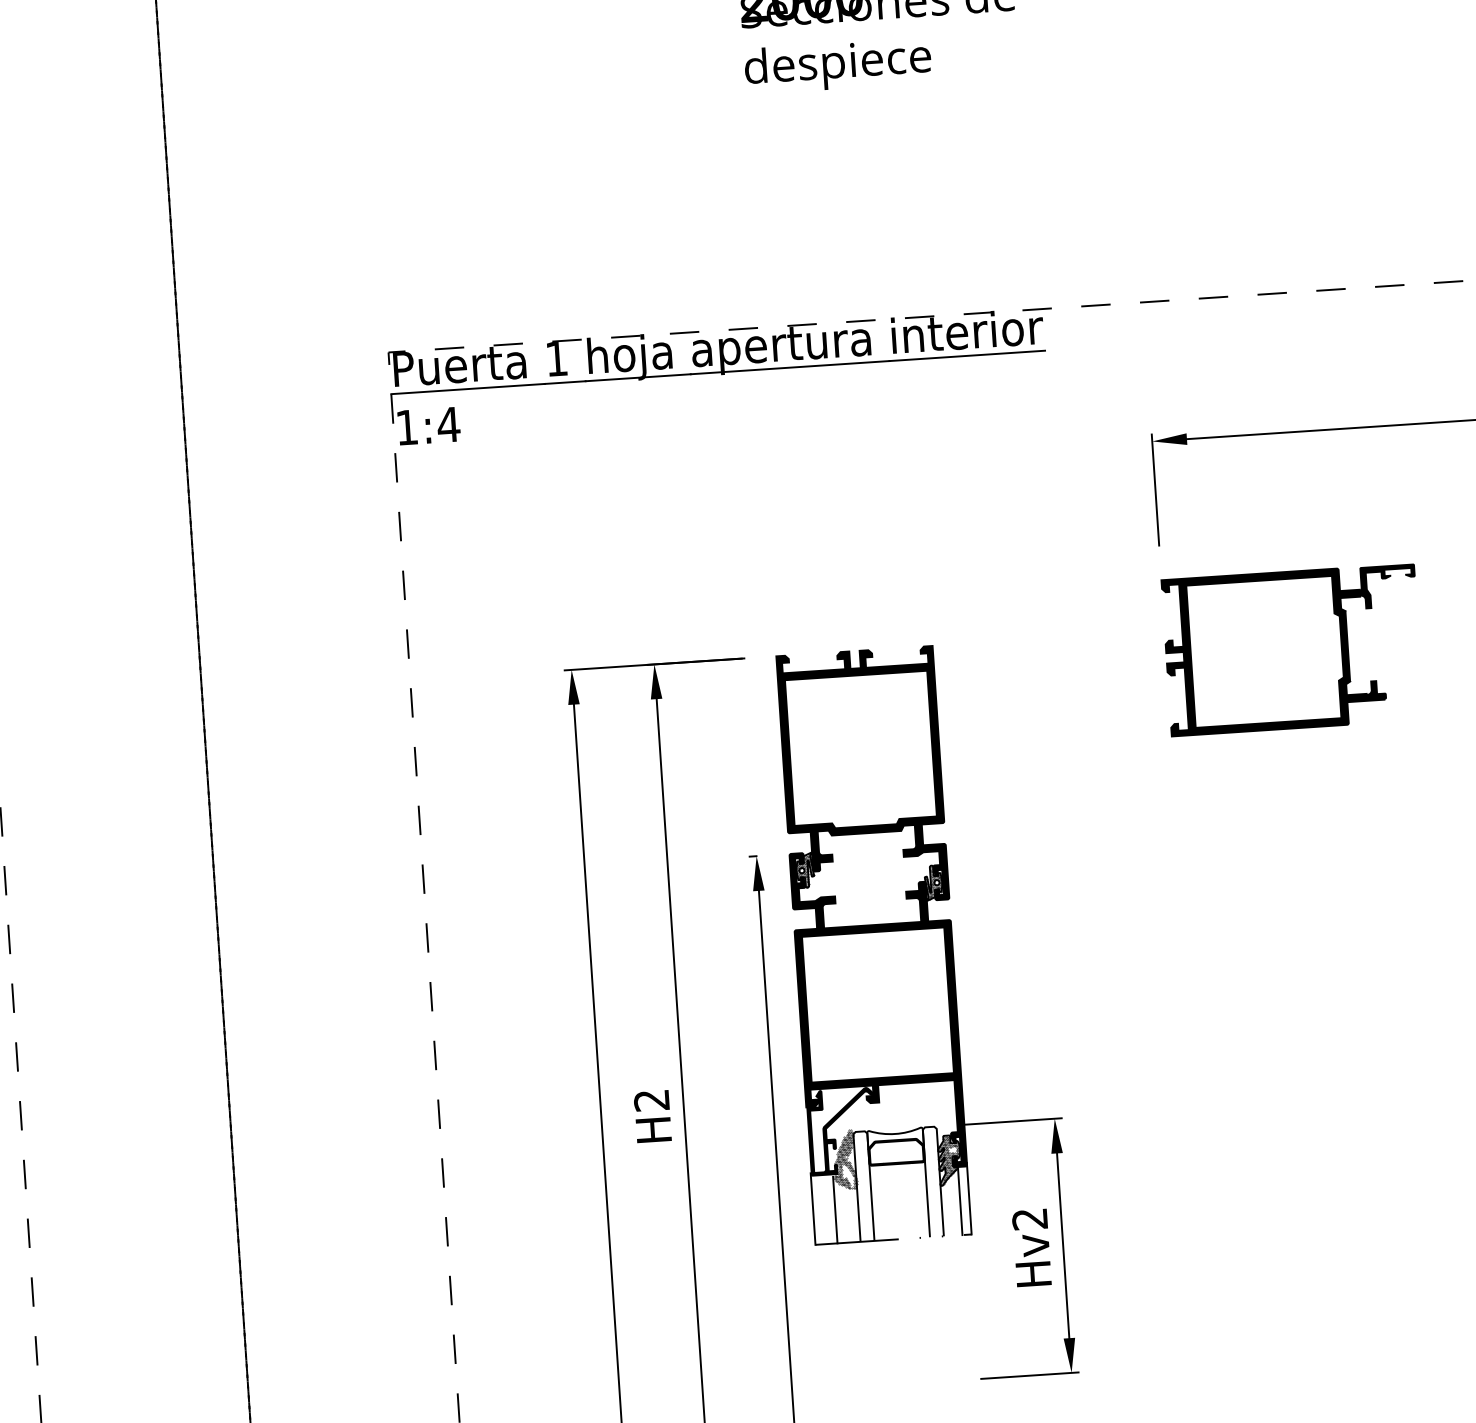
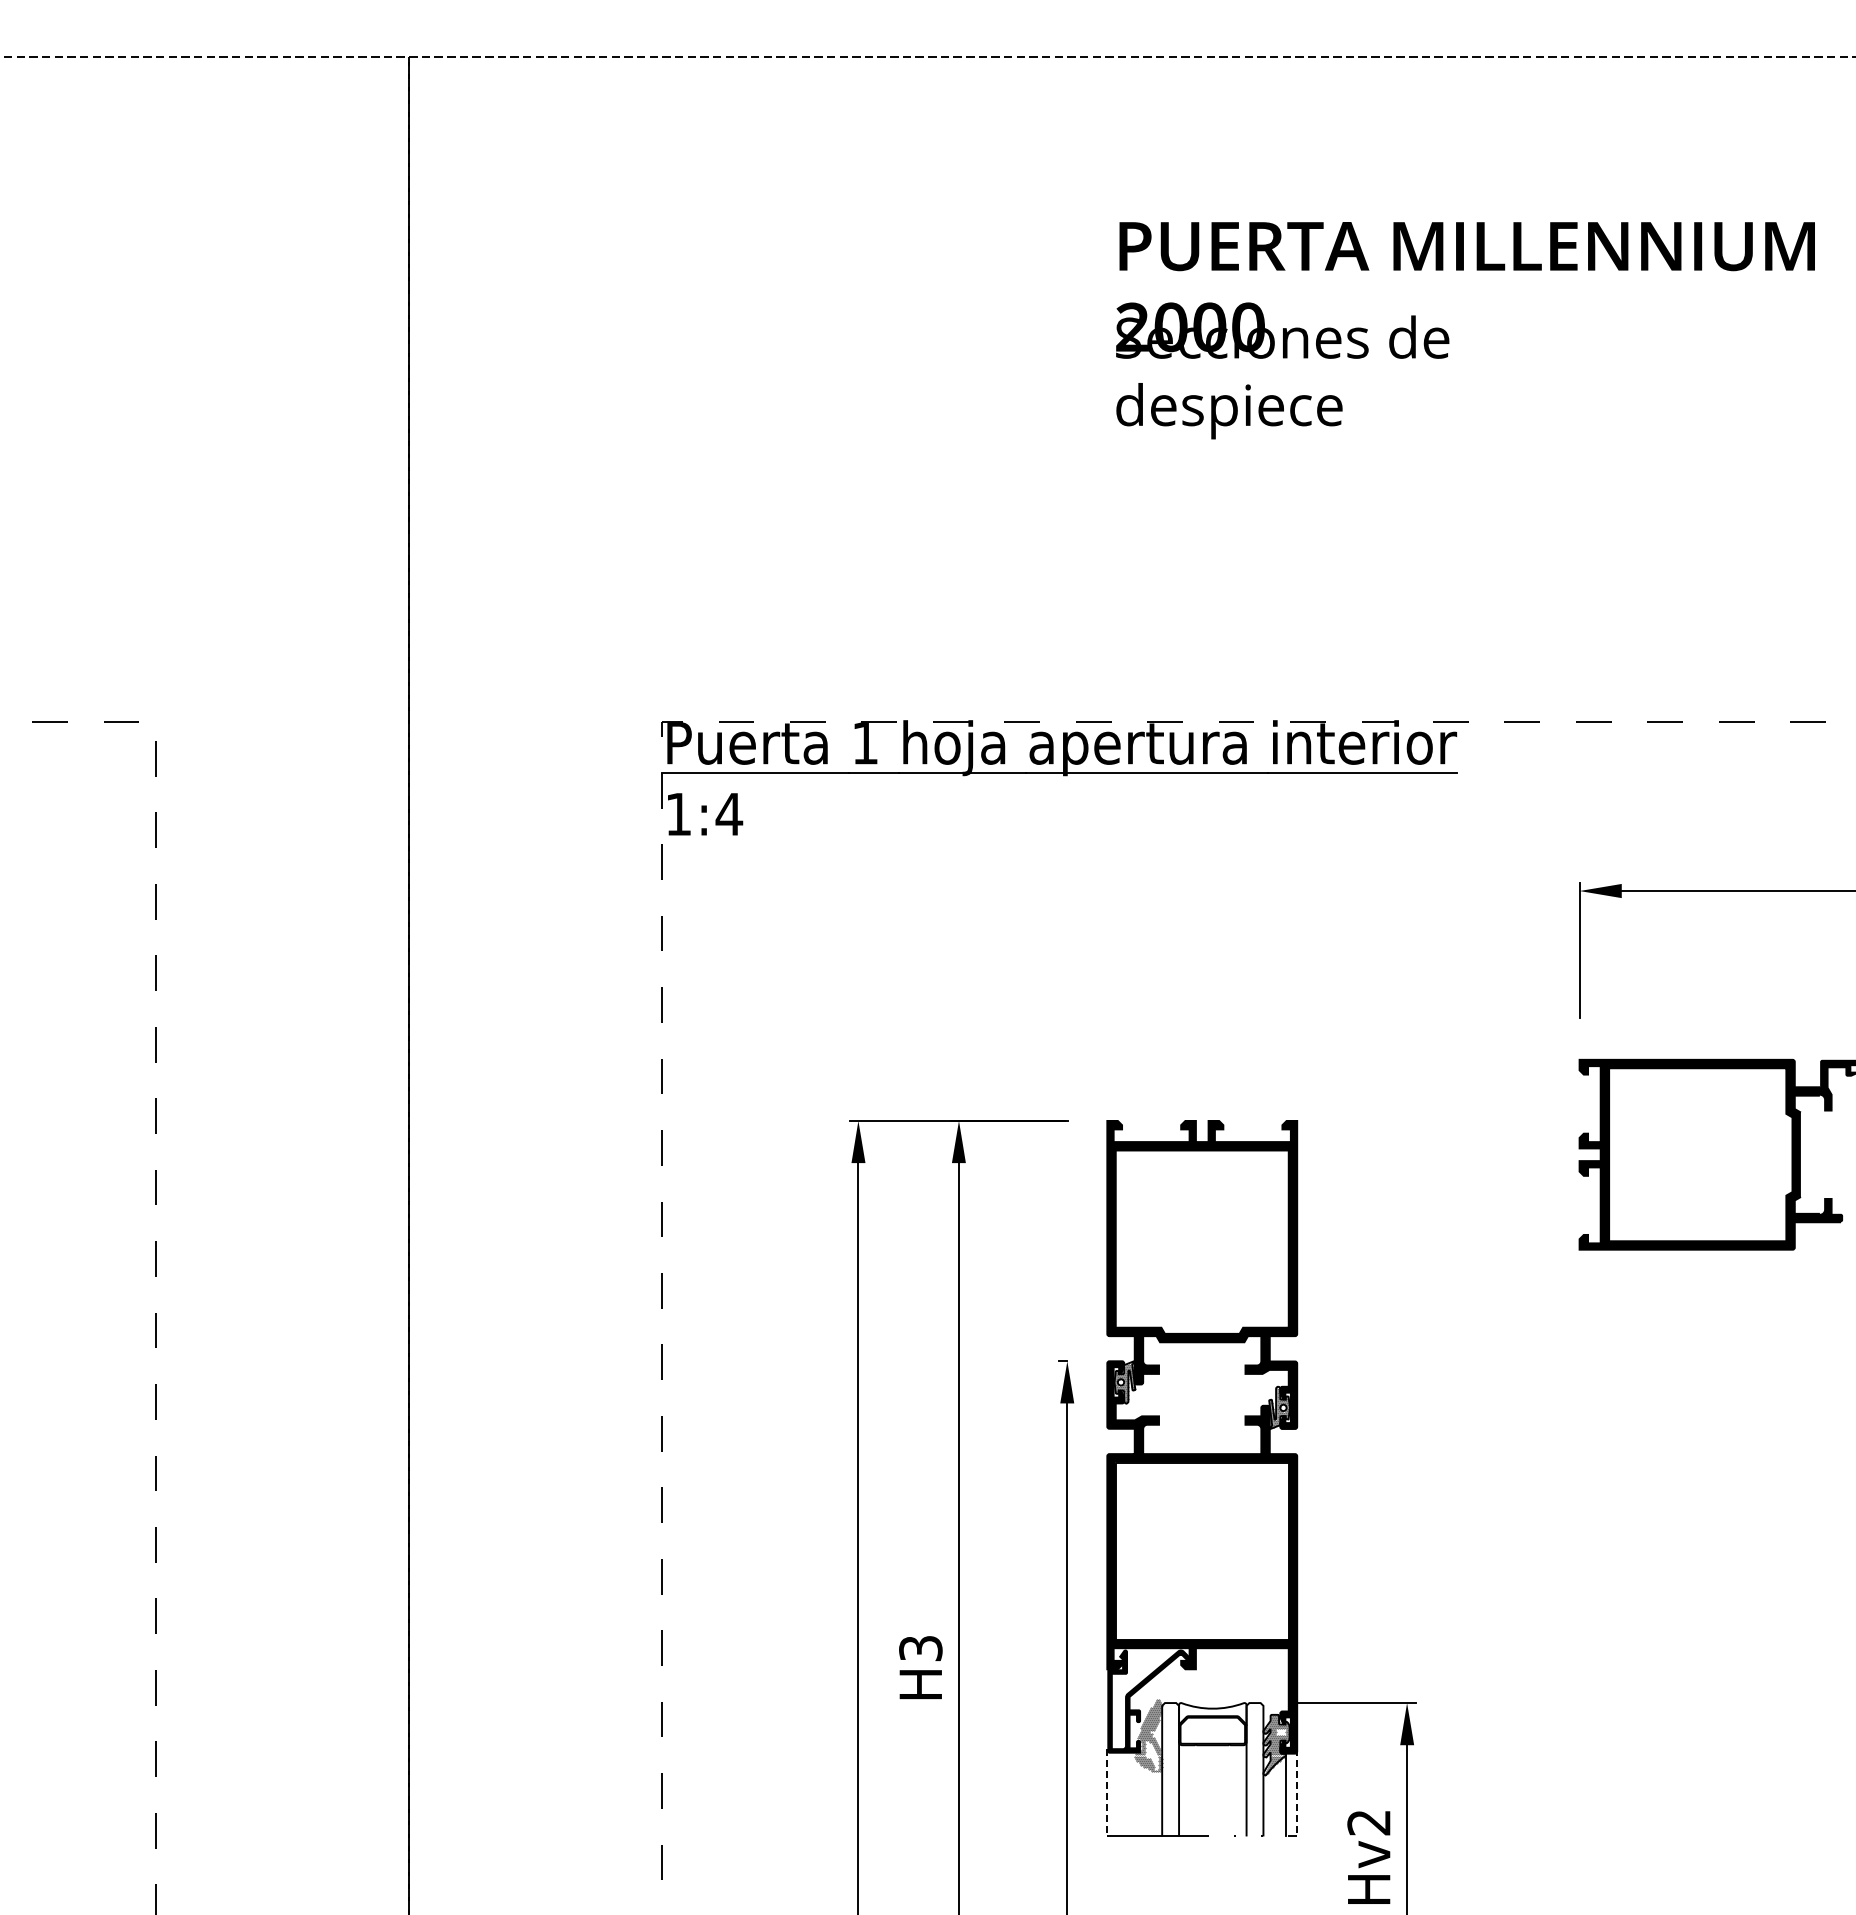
text: (651, 1100) -> (920, 1648), H2 -> H3
line: (969, 1199) -> (1297, 1793), solid -> dashed
line: (813, 1209) -> (1107, 1793), solid -> dashed
line: (835, 1209) -> (1134, 1795), removed

